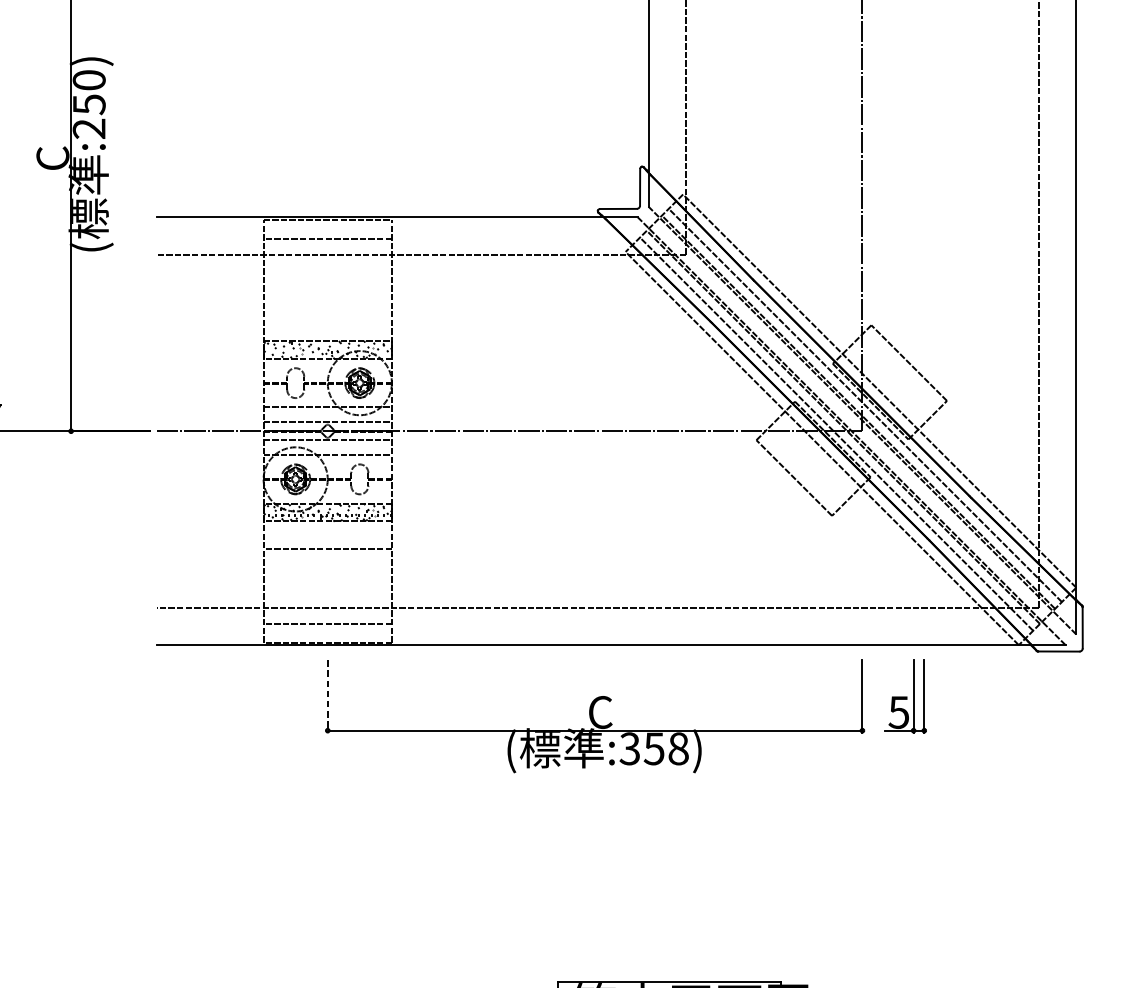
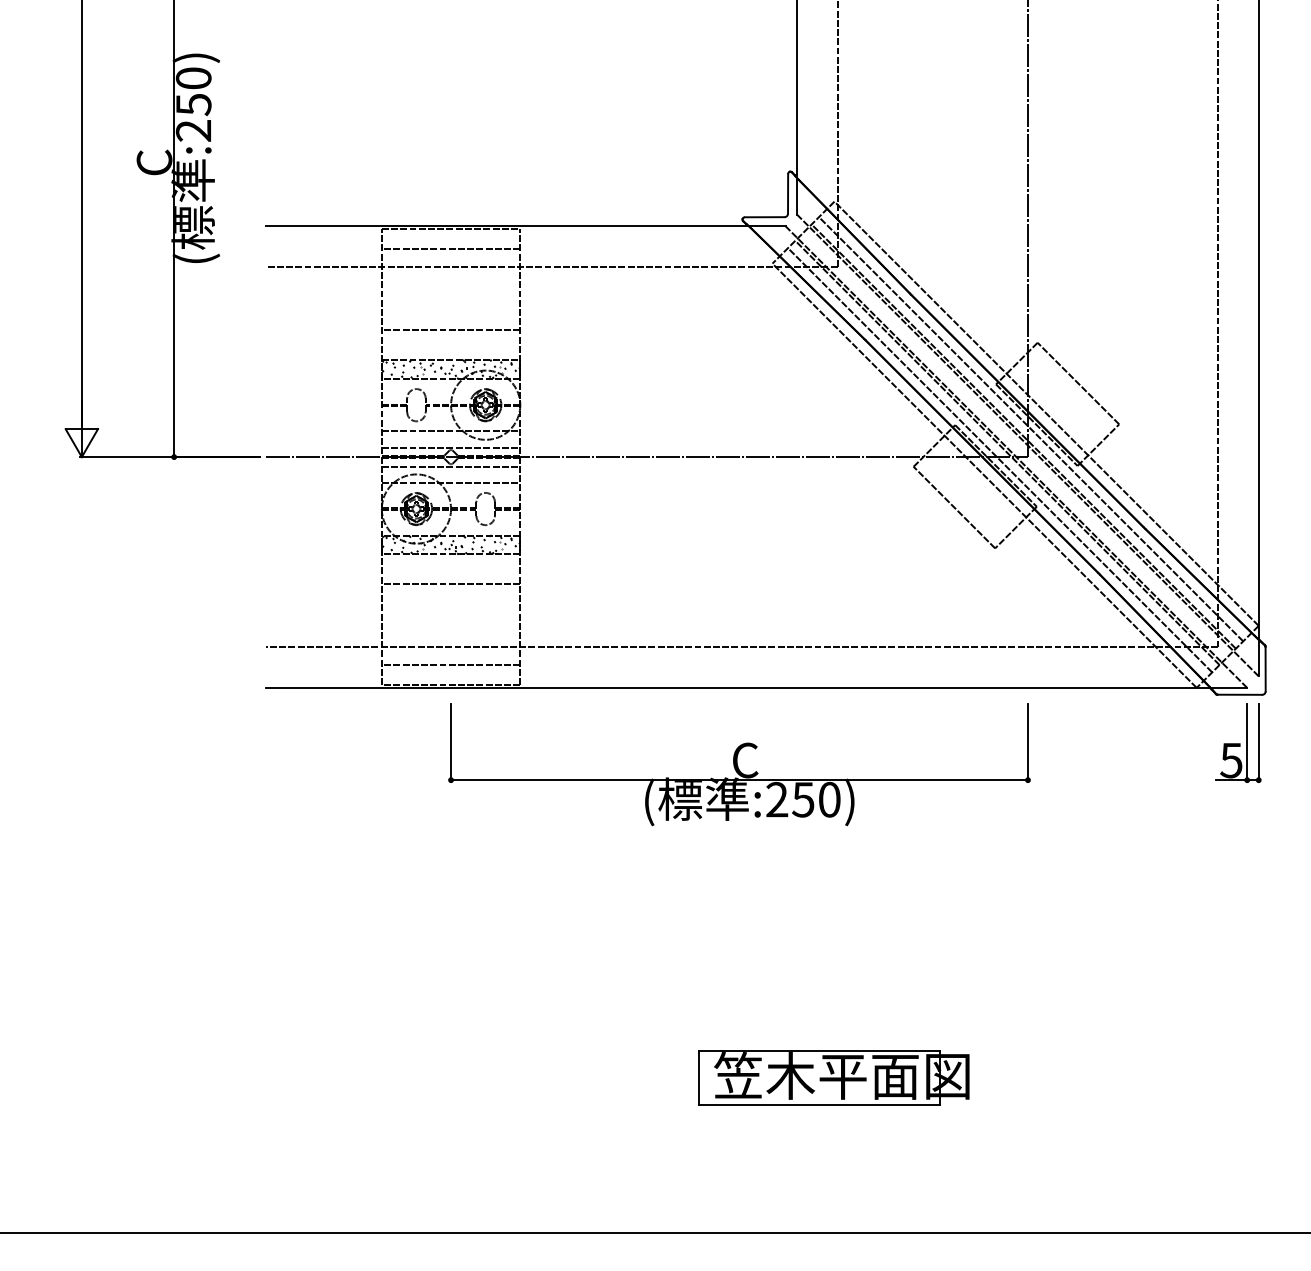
line: (327, 313) -> (450, 330), added
part: (905, 695) -> (1238, 742), moved
line: (328, 696) -> (451, 743), dashed -> solid
text: (654, 748) -> (803, 799), :358) -> :250)

